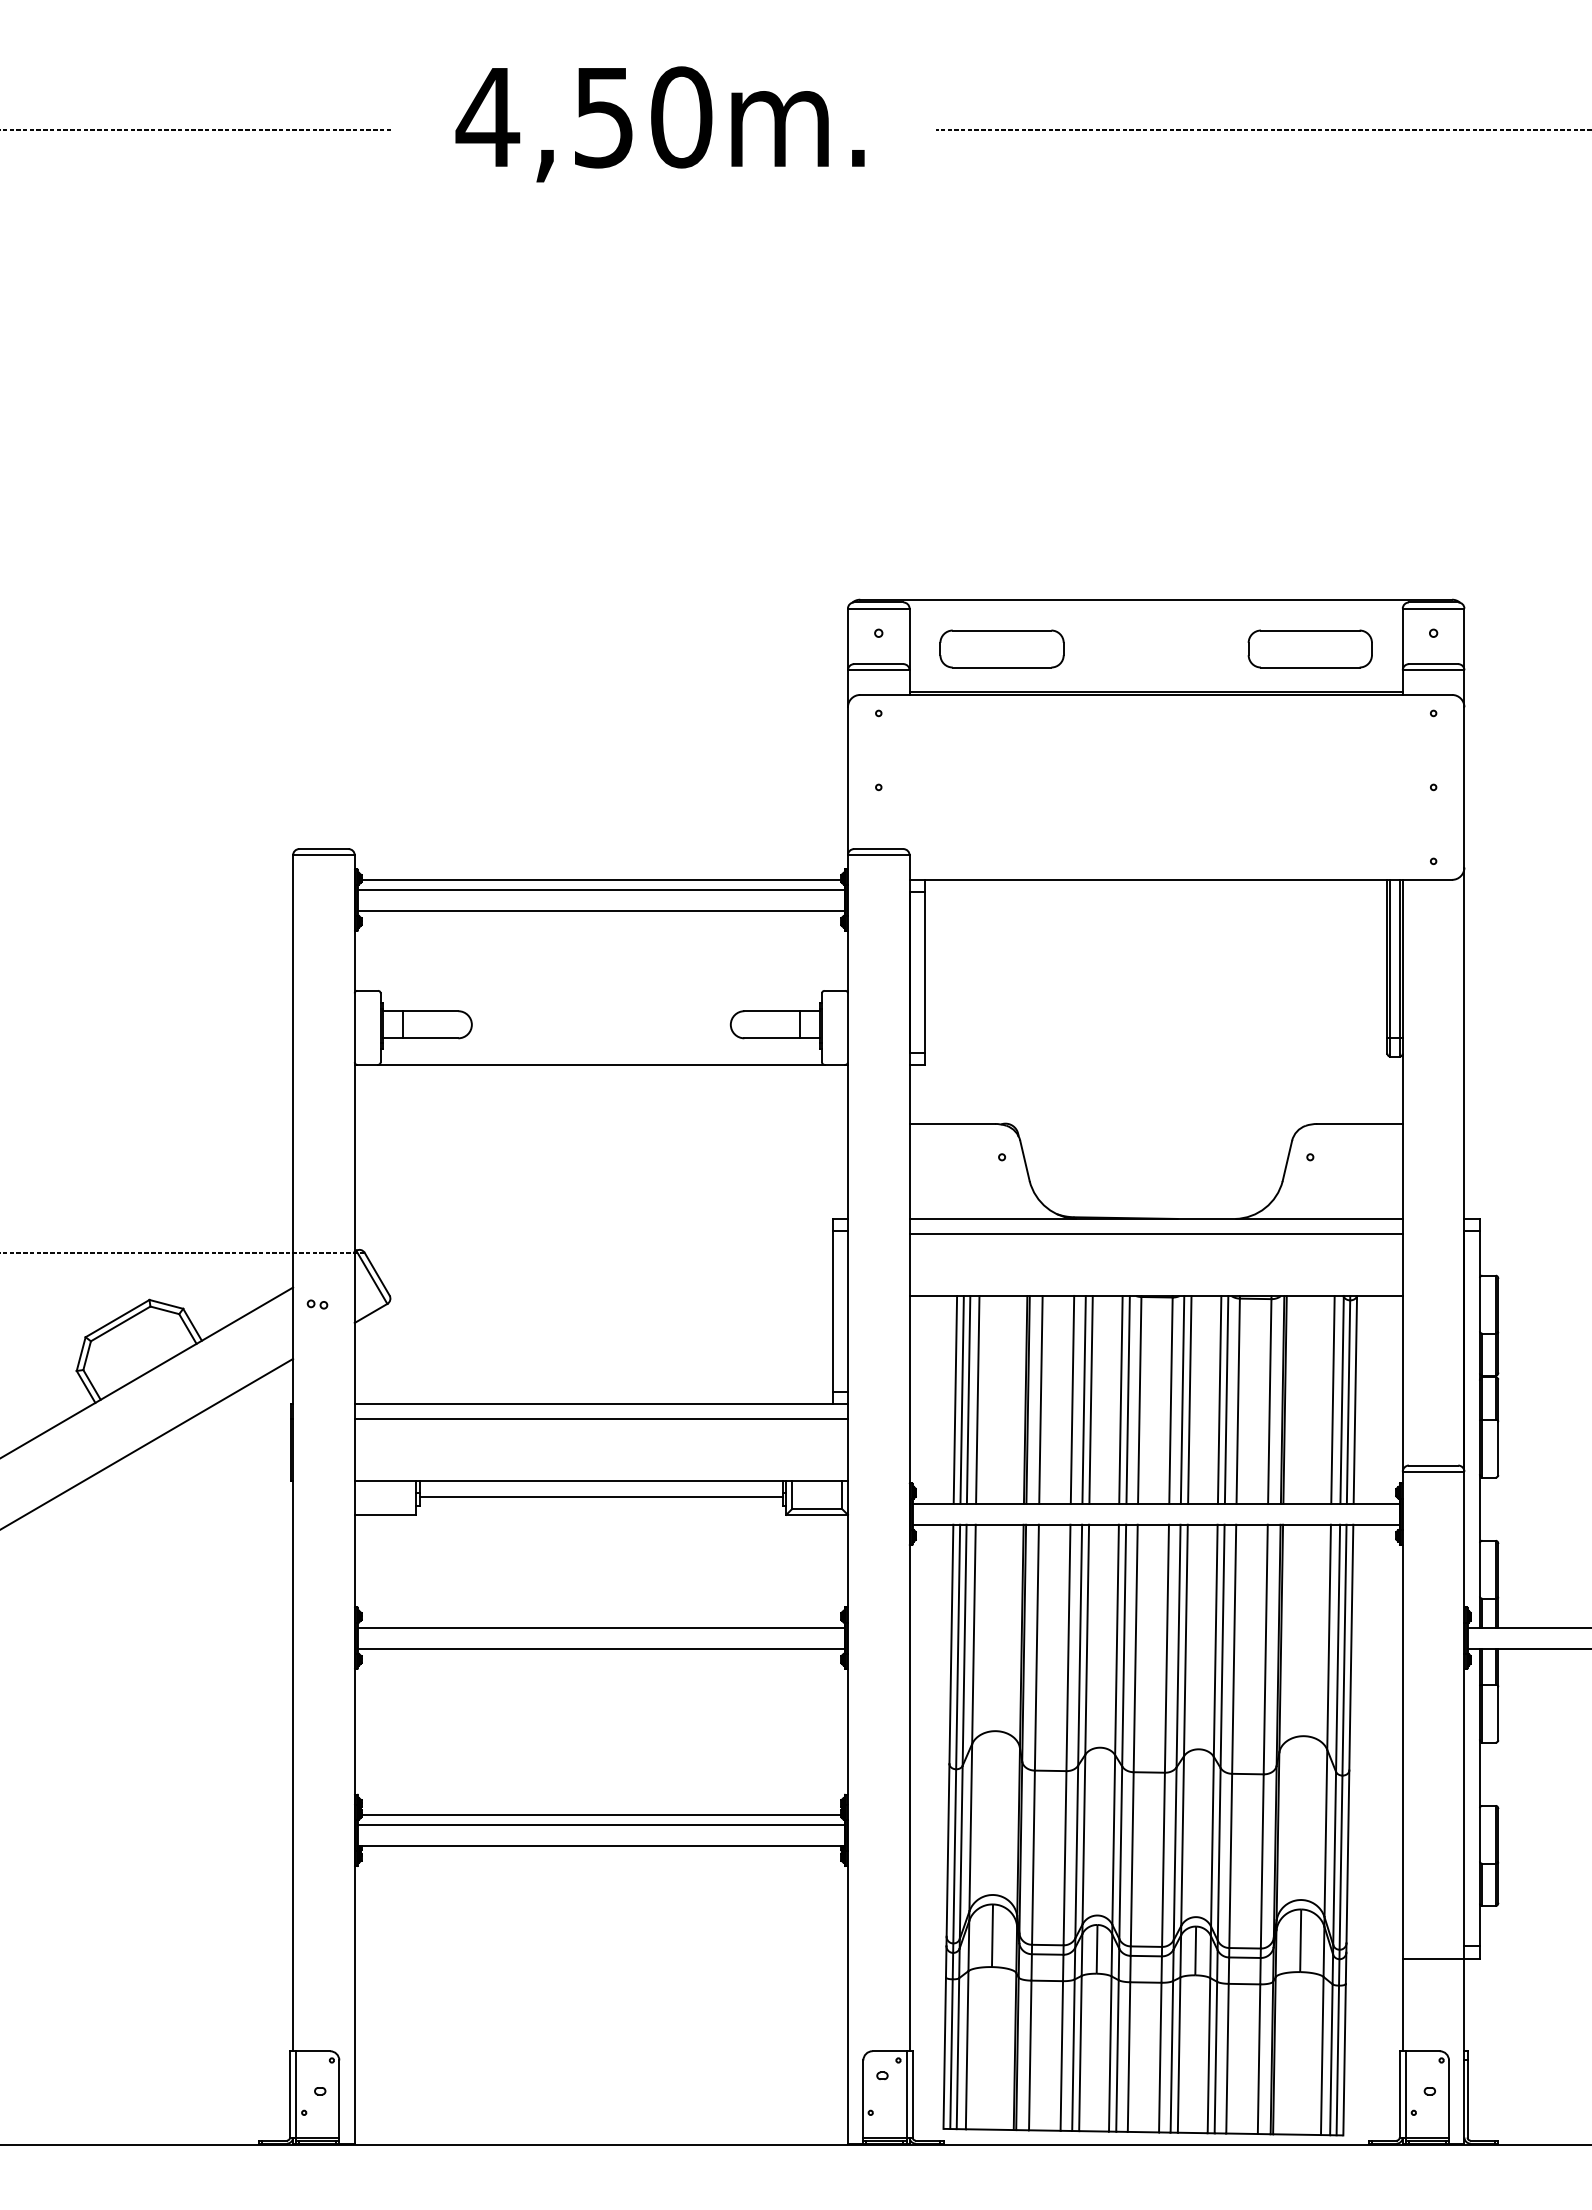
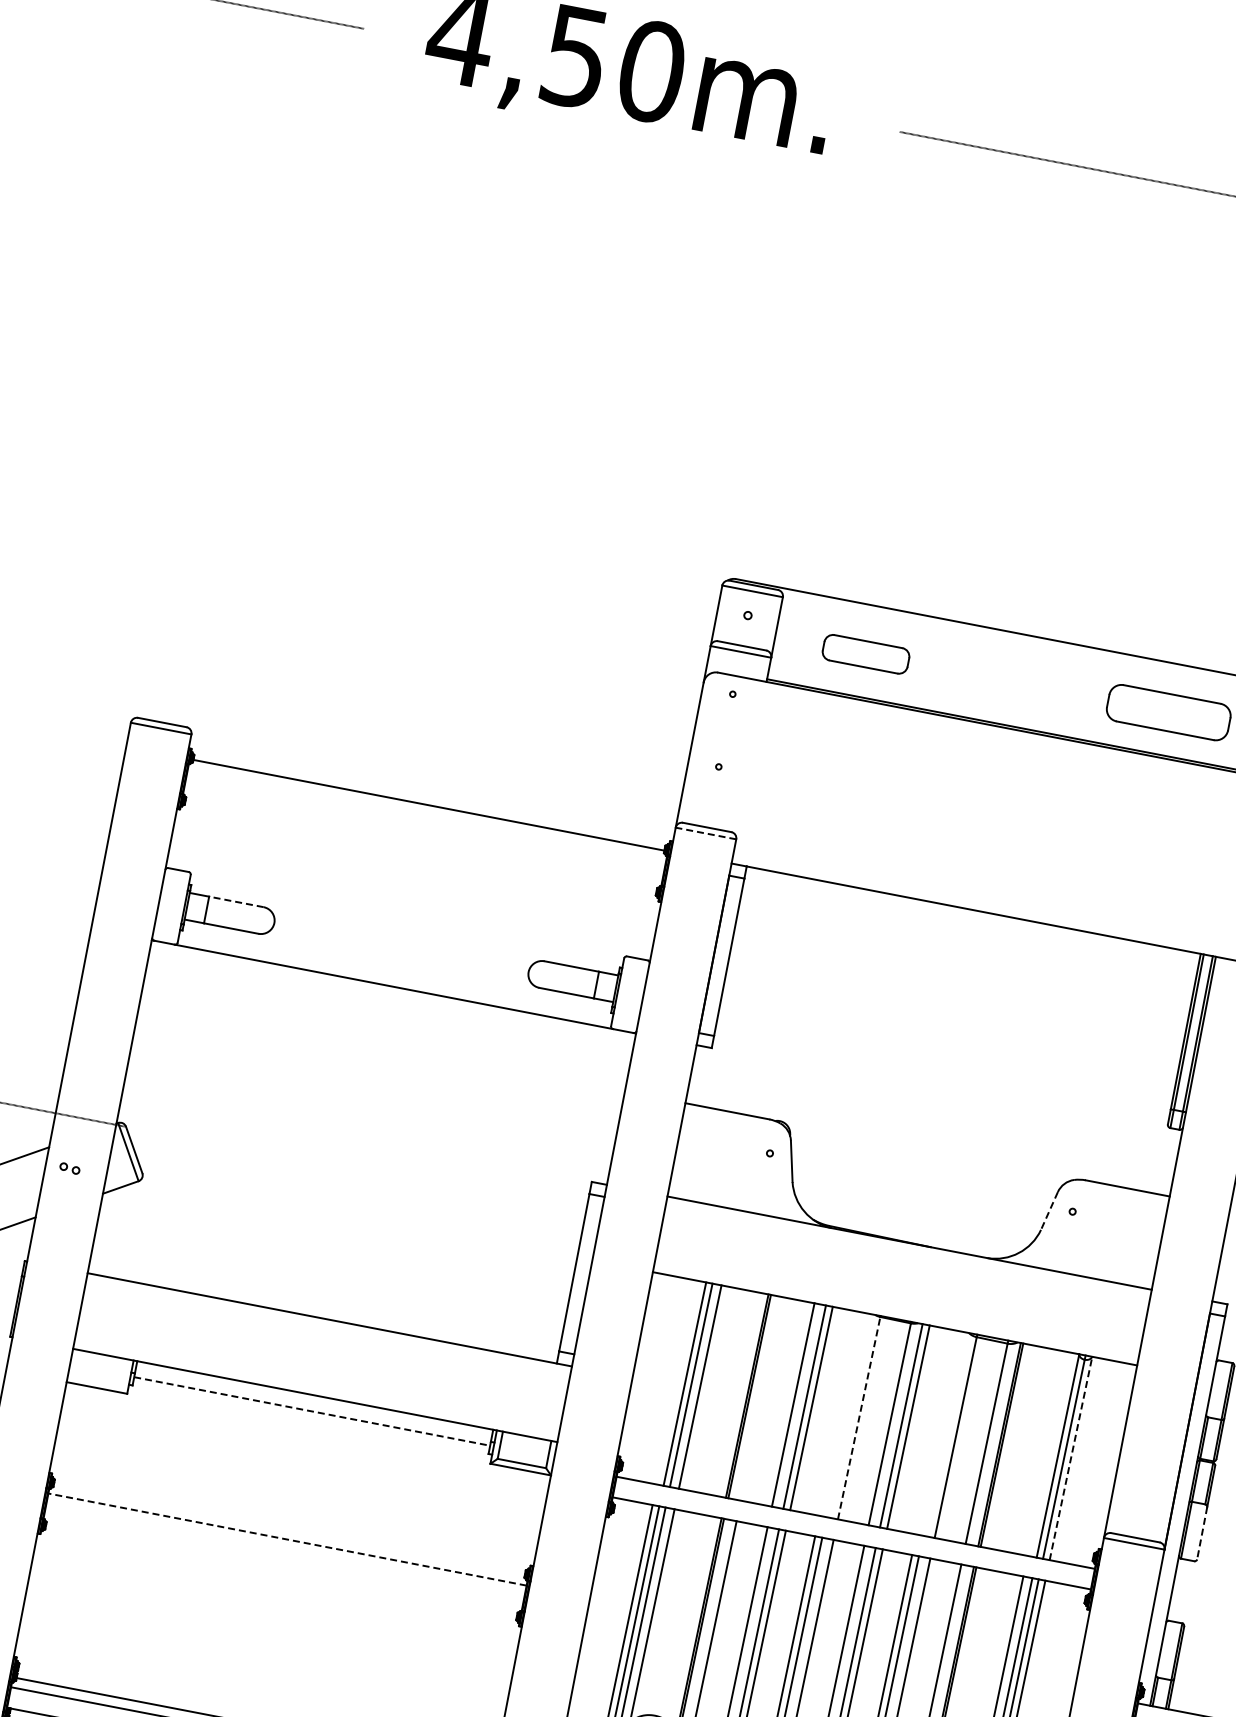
part: (1001, 648) -> (865, 653), size x0.7
line: (878, 855) -> (705, 833), solid -> dashed
line: (600, 889) -> (426, 814), removed
line: (600, 910) -> (422, 835), removed
line: (430, 1011) -> (236, 902), solid -> dashed
line: (1287, 1160) -> (1049, 1210), solid -> dashed
line: (1155, 1234) -> (906, 1258), removed
line: (955, 1399) -> (678, 1382), removed
line: (1040, 1399) -> (761, 1398), removed
line: (1120, 1399) -> (840, 1413), removed
line: (1127, 1399) -> (847, 1414), removed
line: (1139, 1399) -> (859, 1417), solid -> dashed
line: (1219, 1399) -> (937, 1432), removed
line: (1226, 1399) -> (944, 1433), removed
line: (1332, 1399) -> (1048, 1453), removed
line: (1355, 1399) -> (1071, 1458), solid -> dashed
line: (600, 1419) -> (326, 1334), removed
line: (1498, 1448) -> (1202, 1533), solid -> dashed
line: (601, 1497) -> (312, 1411), solid -> dashed
line: (601, 1627) -> (287, 1539), solid -> dashed
line: (600, 1648) -> (282, 1559), removed

